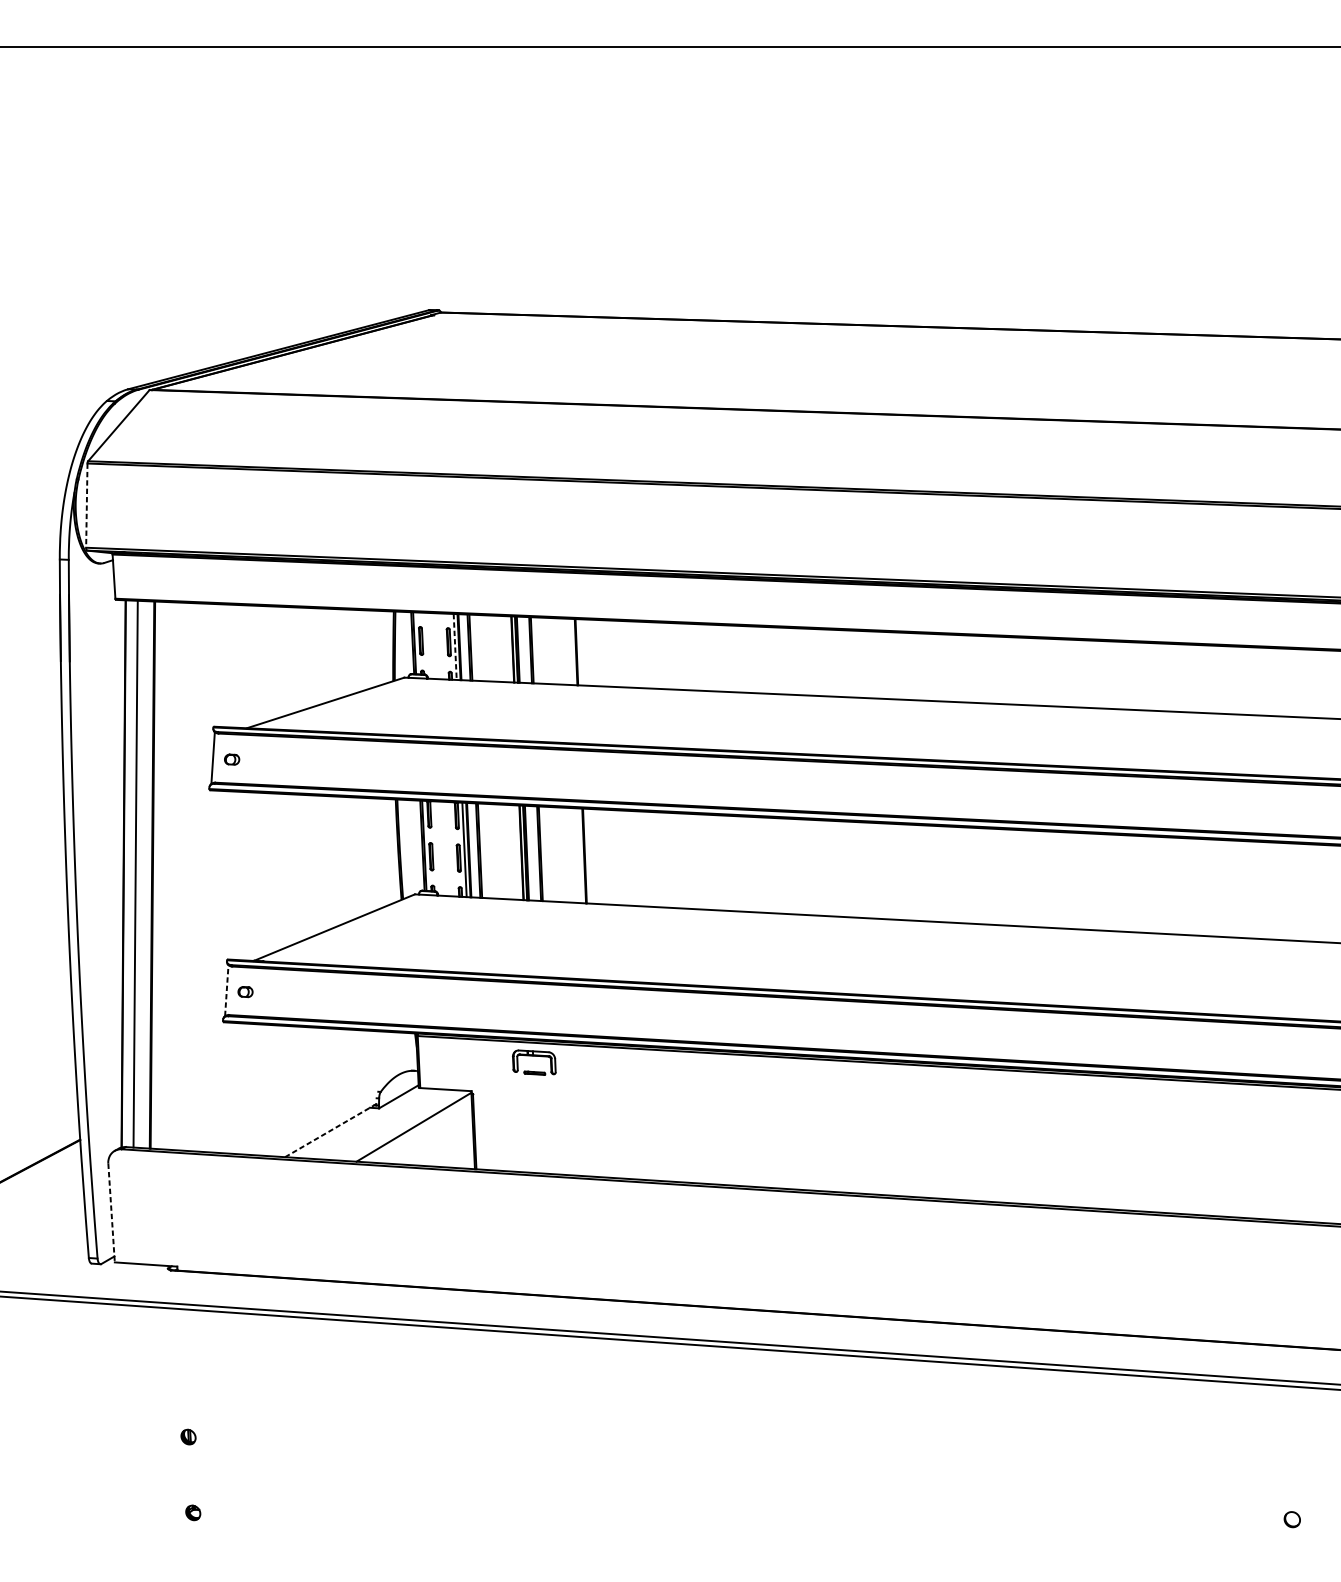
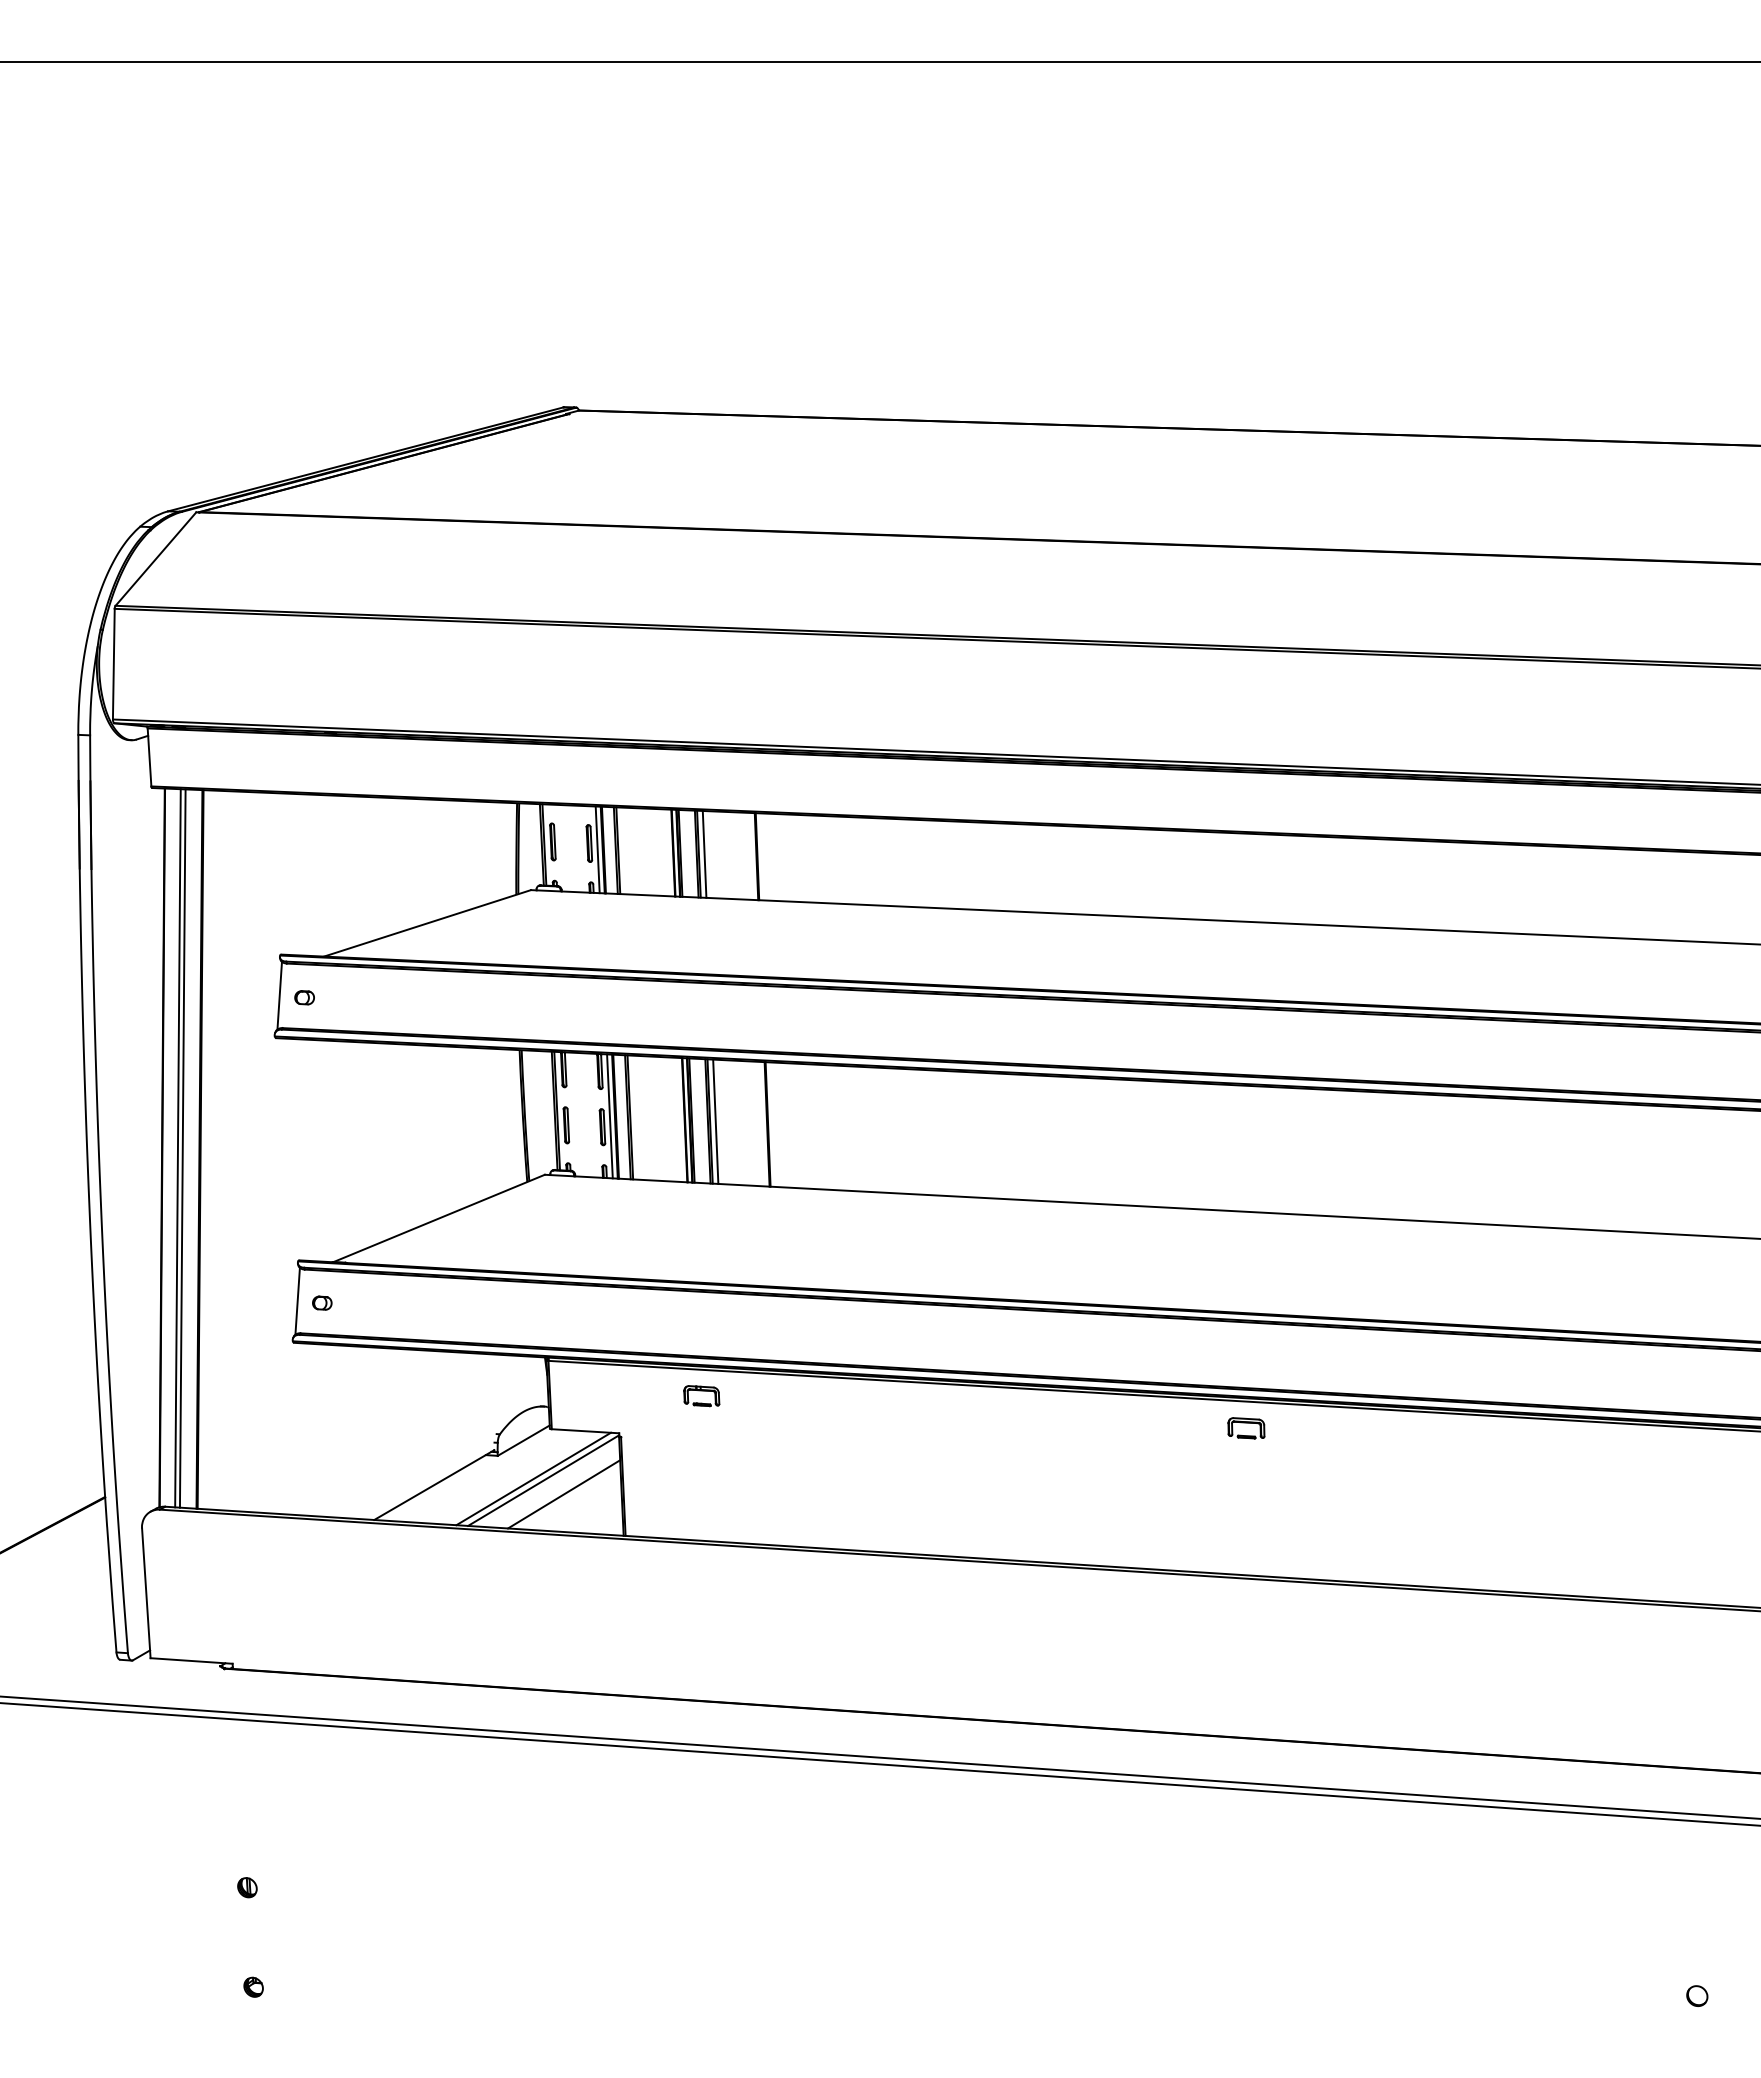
line: (86, 505) -> (113, 664), dashed -> solid
line: (455, 647) -> (597, 850), dashed -> solid
line: (536, 649) -> (704, 853), added
line: (544, 853) -> (715, 1121), added
line: (139, 874) -> (182, 1148), added
line: (226, 990) -> (297, 1300), dashed -> solid
part: (534, 1063) -> (701, 1396), size x0.62
part: (949, 1087) -> (1246, 1428), added
line: (406, 1125) -> (533, 1478), added
line: (330, 1130) -> (434, 1484), dashed -> solid
line: (429, 1137) -> (564, 1494), added
line: (111, 1213) -> (146, 1593), dashed -> solid

